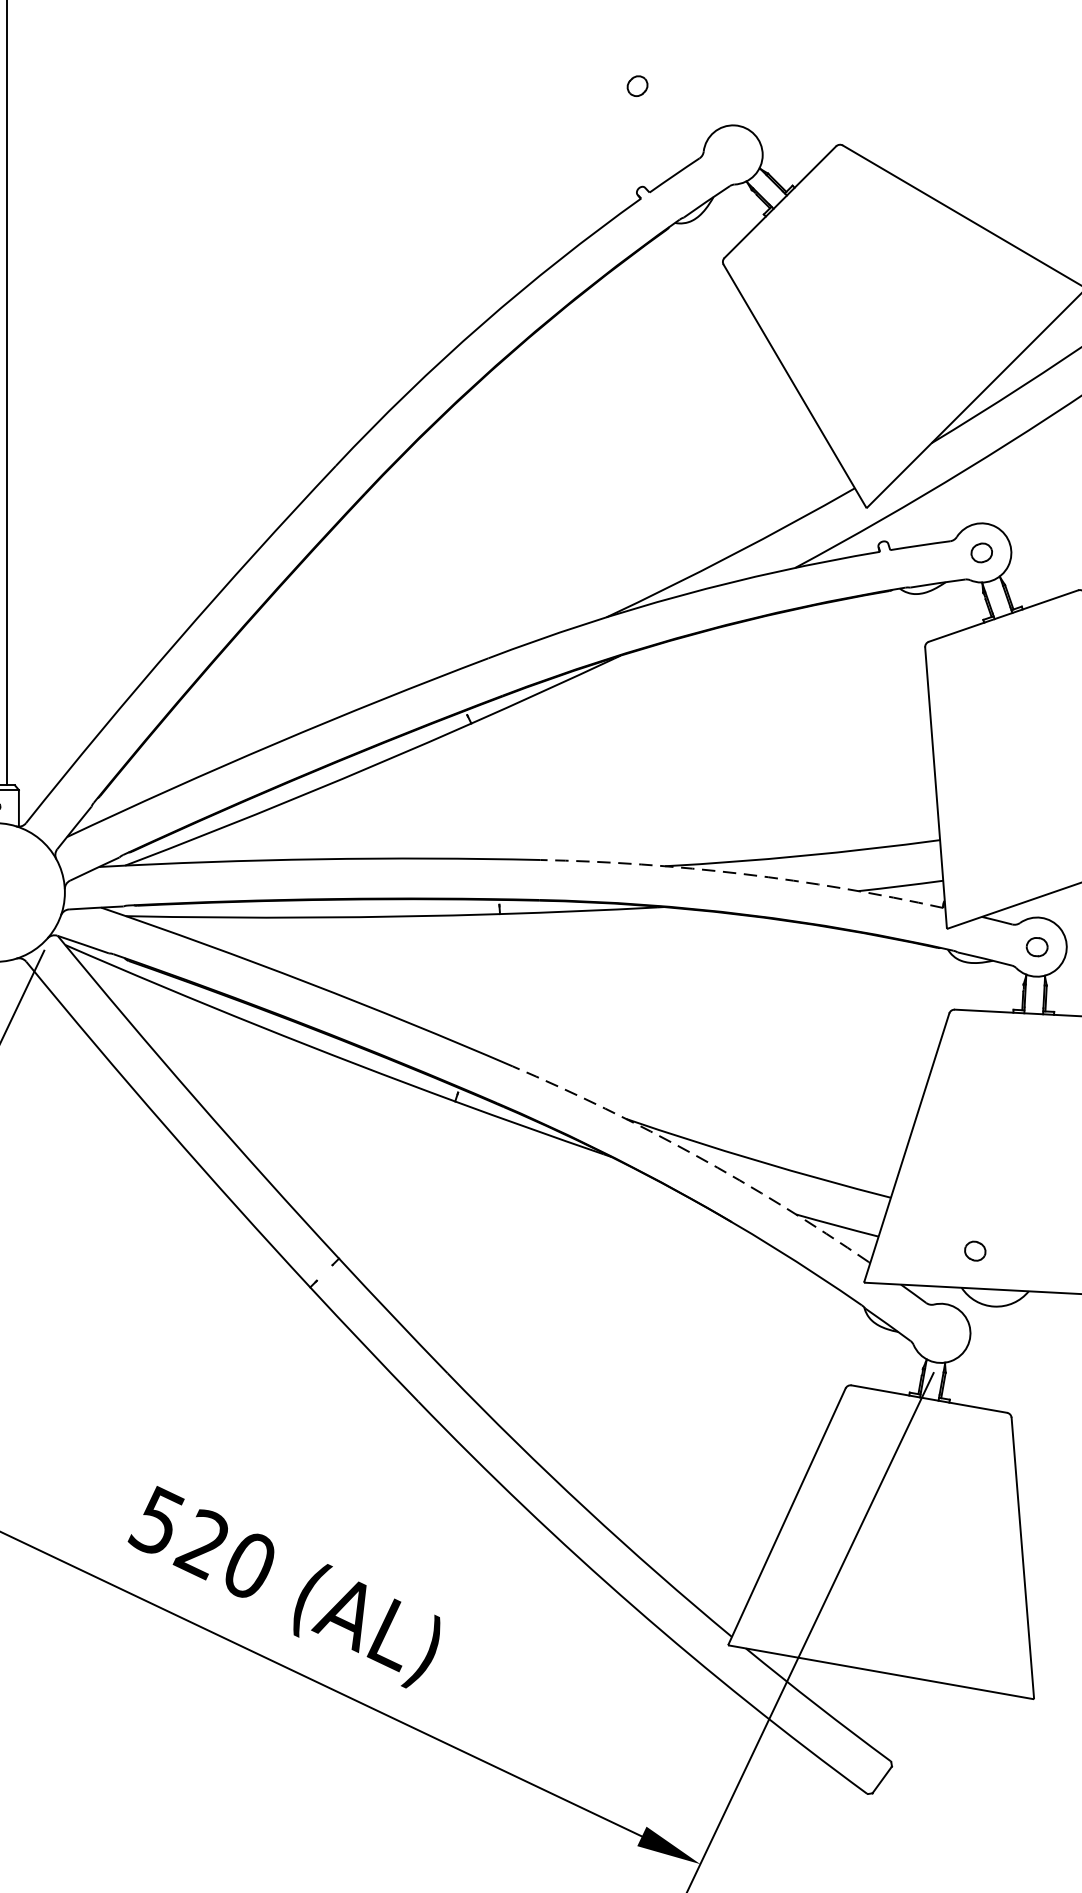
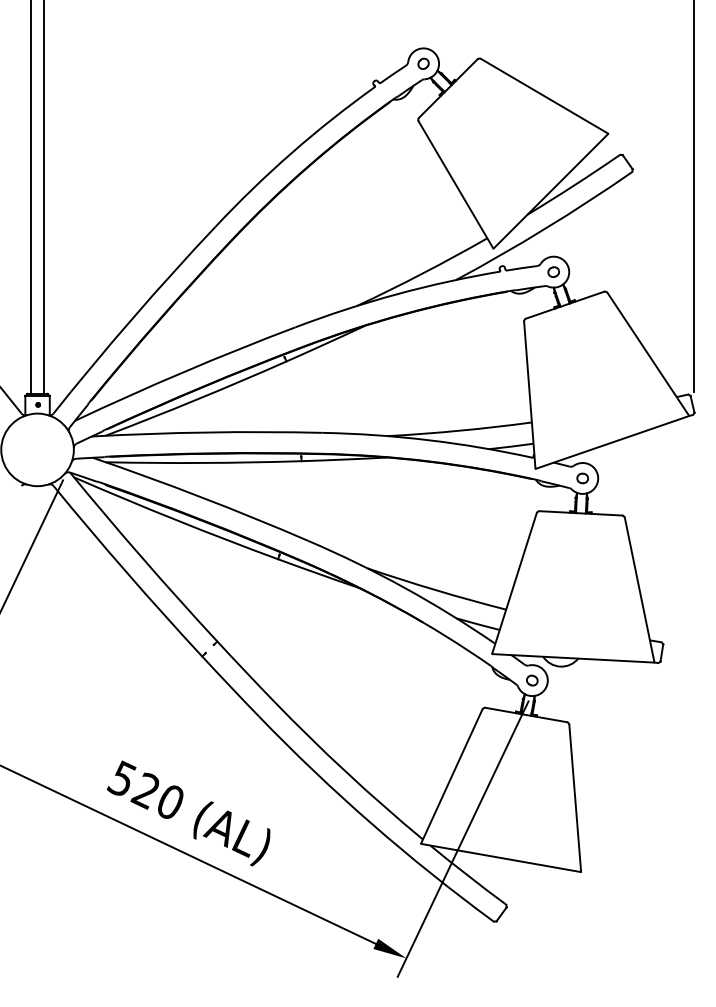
part: (637, 85) -> (423, 63), moved
arc: (742, 874) -> (428, 440), dashed -> solid
arc: (694, 1155) -> (403, 587), dashed -> solid
part: (975, 1250) -> (532, 680), moved

